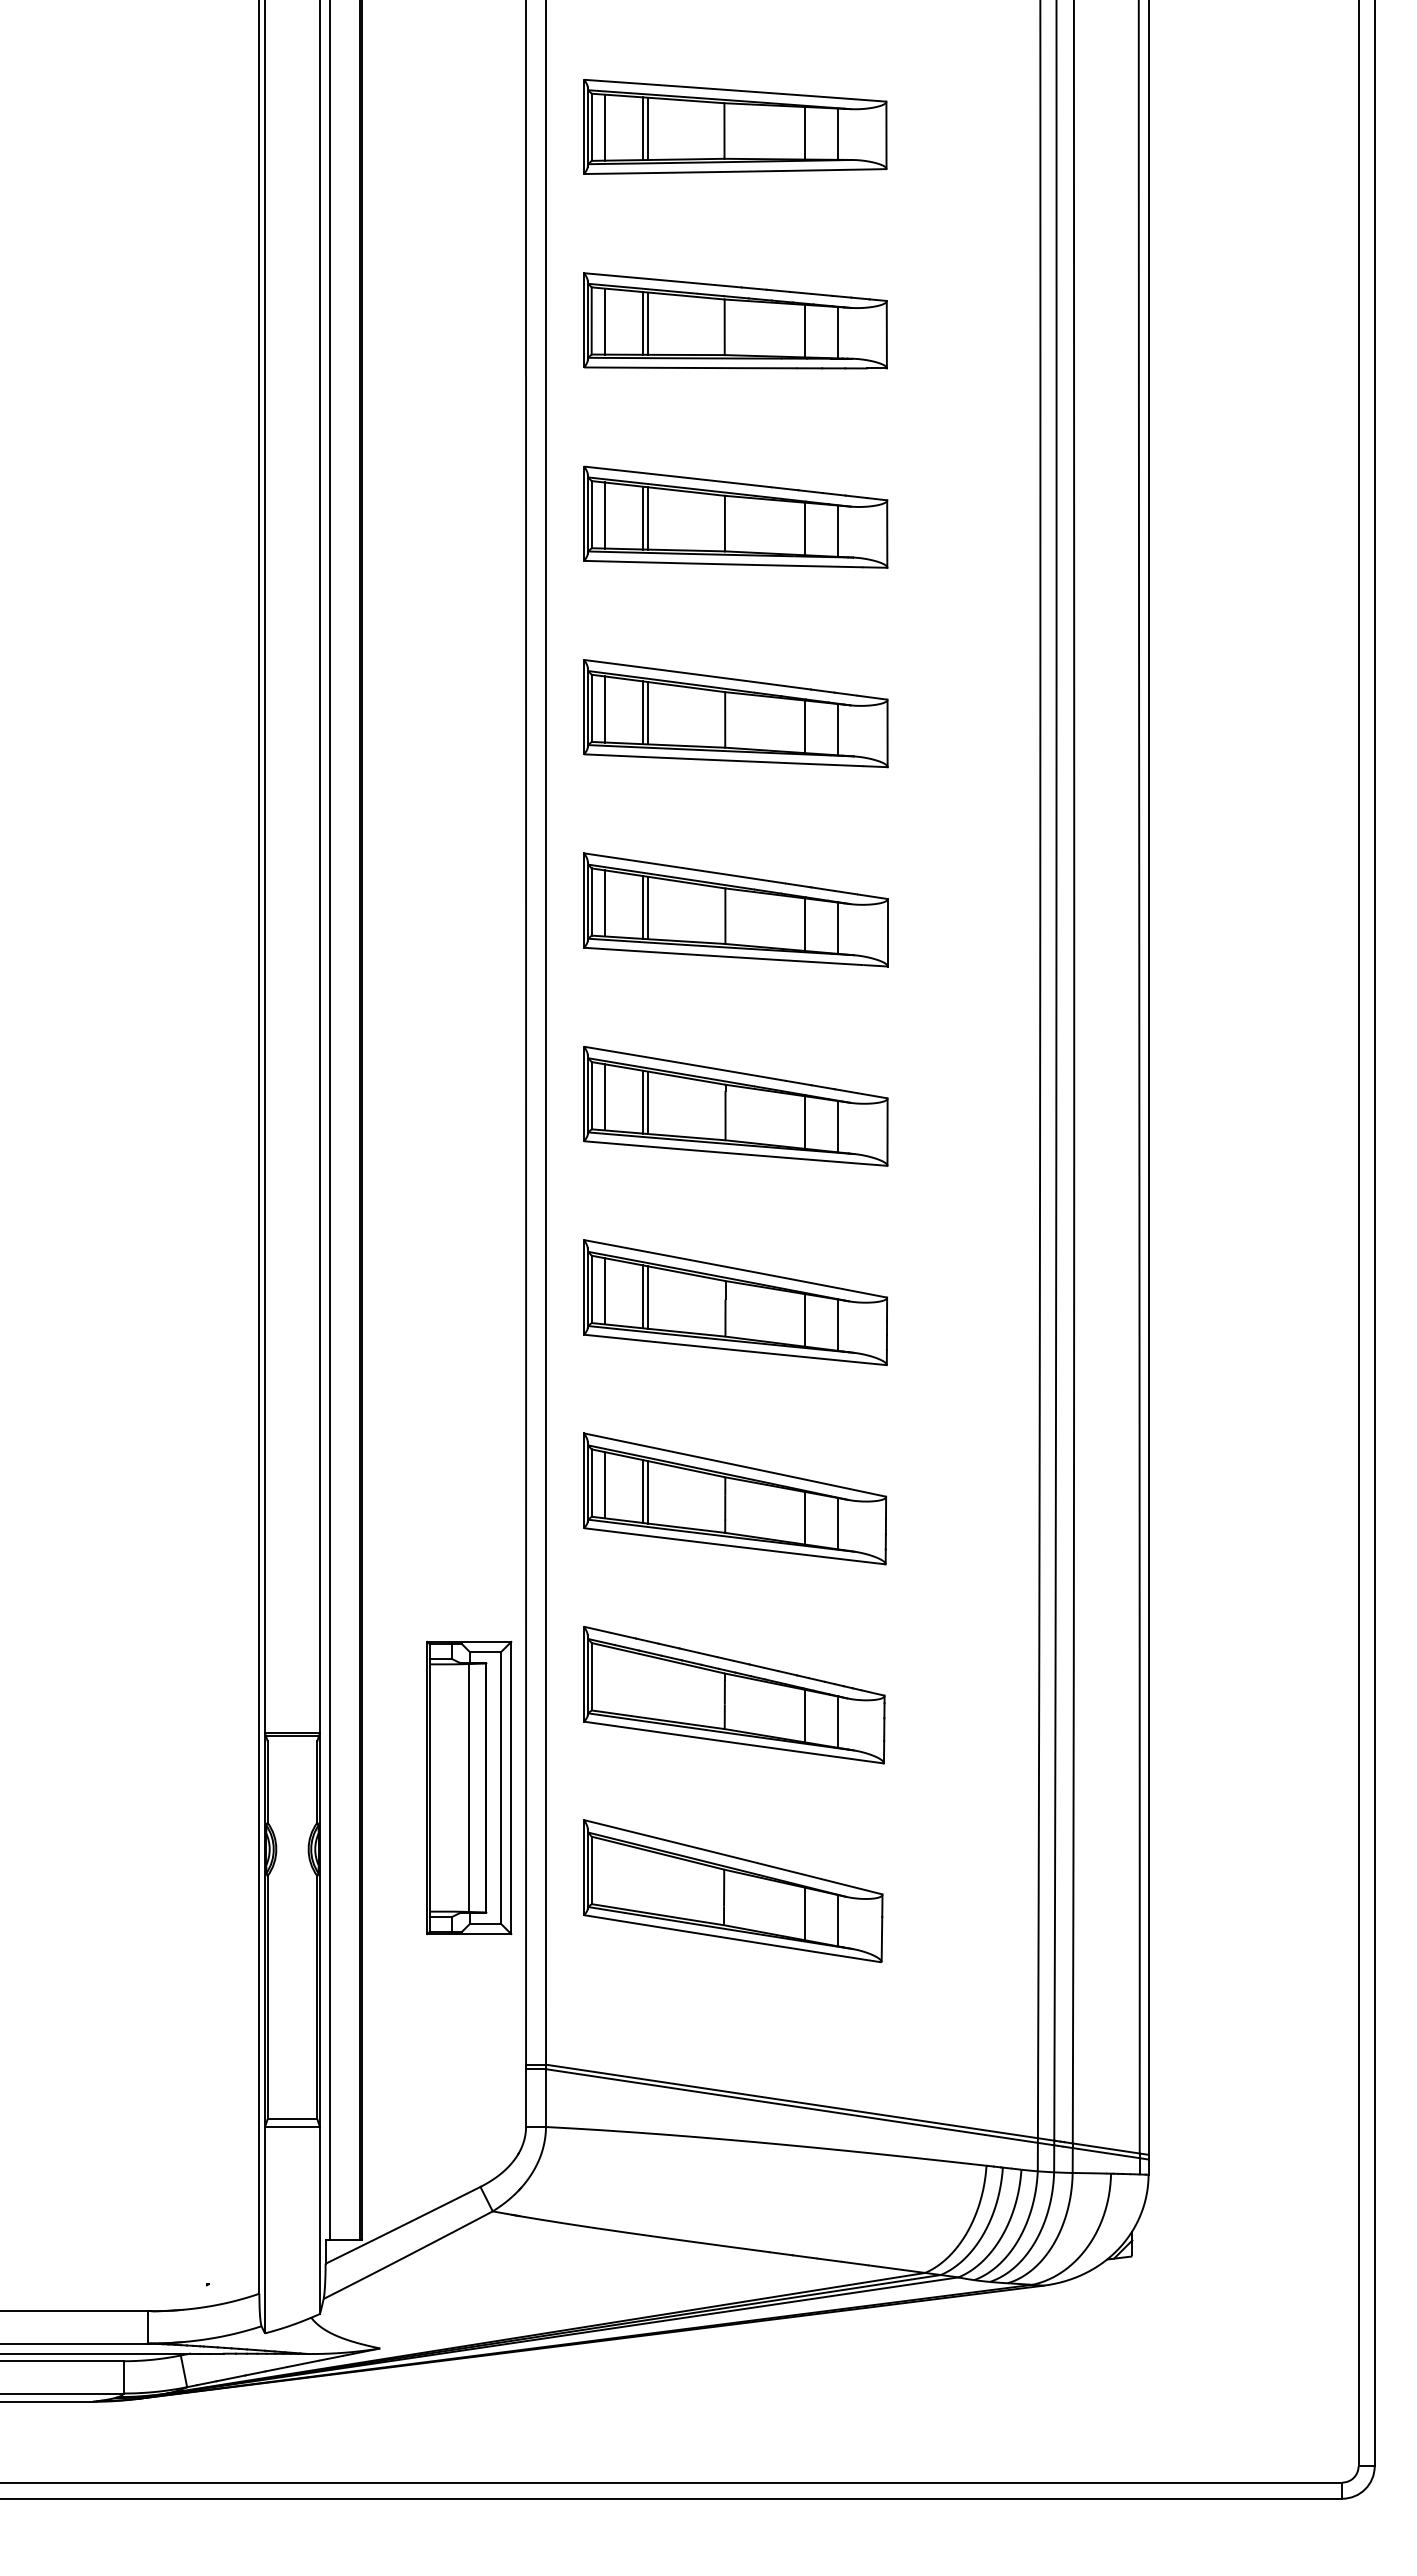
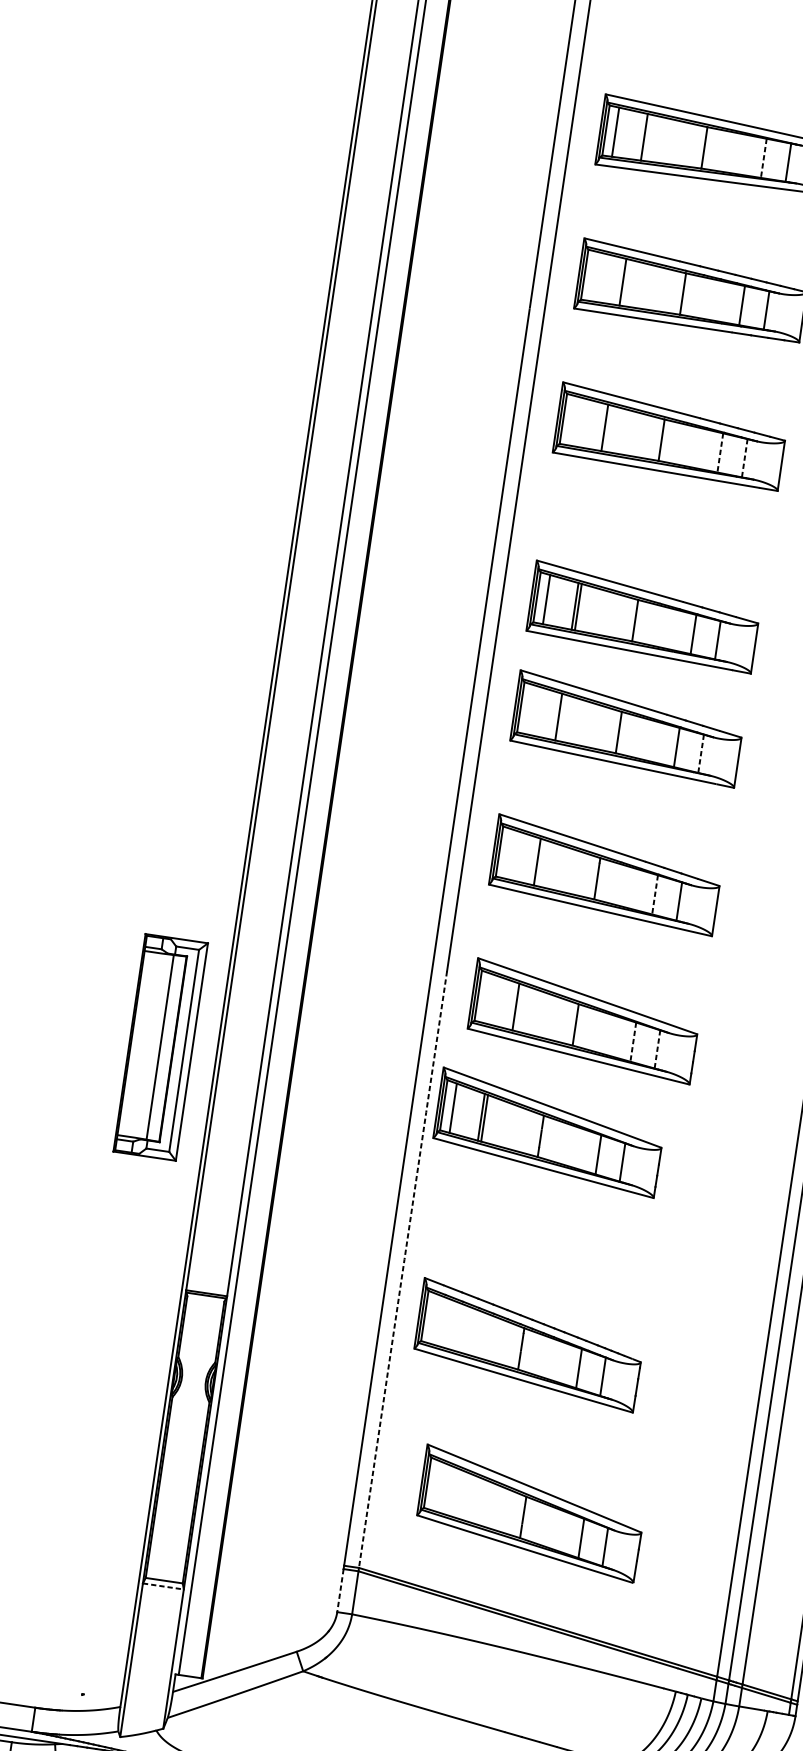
line: (647, 128) -> (647, 137), removed
line: (804, 133) -> (763, 158), solid -> dashed
line: (604, 321) -> (594, 276), removed
line: (647, 323) -> (625, 282), removed
line: (604, 515) -> (572, 420), removed
line: (643, 517) -> (601, 426), removed
line: (804, 529) -> (720, 453), solid -> dashed
line: (837, 531) -> (744, 458), solid -> dashed
part: (735, 713) -> (643, 617), moved
line: (604, 903) -> (530, 709), removed
line: (647, 907) -> (561, 717), removed
line: (837, 928) -> (700, 754), solid -> dashed
line: (604, 1097) -> (508, 854), removed
line: (647, 1102) -> (540, 862), removed
line: (804, 1122) -> (655, 894), solid -> dashed
line: (604, 1291) -> (487, 998), removed
line: (647, 1297) -> (518, 1007), removed
line: (804, 1320) -> (633, 1042), solid -> dashed
line: (837, 1325) -> (657, 1049), solid -> dashed
part: (735, 1498) -> (549, 1132), moved
line: (545, 1663) -> (402, 1269), solid -> dashed
part: (734, 1695) -> (529, 1345), moved
part: (469, 1787) -> (160, 1047), moved
part: (733, 1891) -> (530, 1514), moved
line: (526, 2098) -> (340, 1590), solid -> dashed
line: (292, 2127) -> (163, 1586), solid -> dashed

